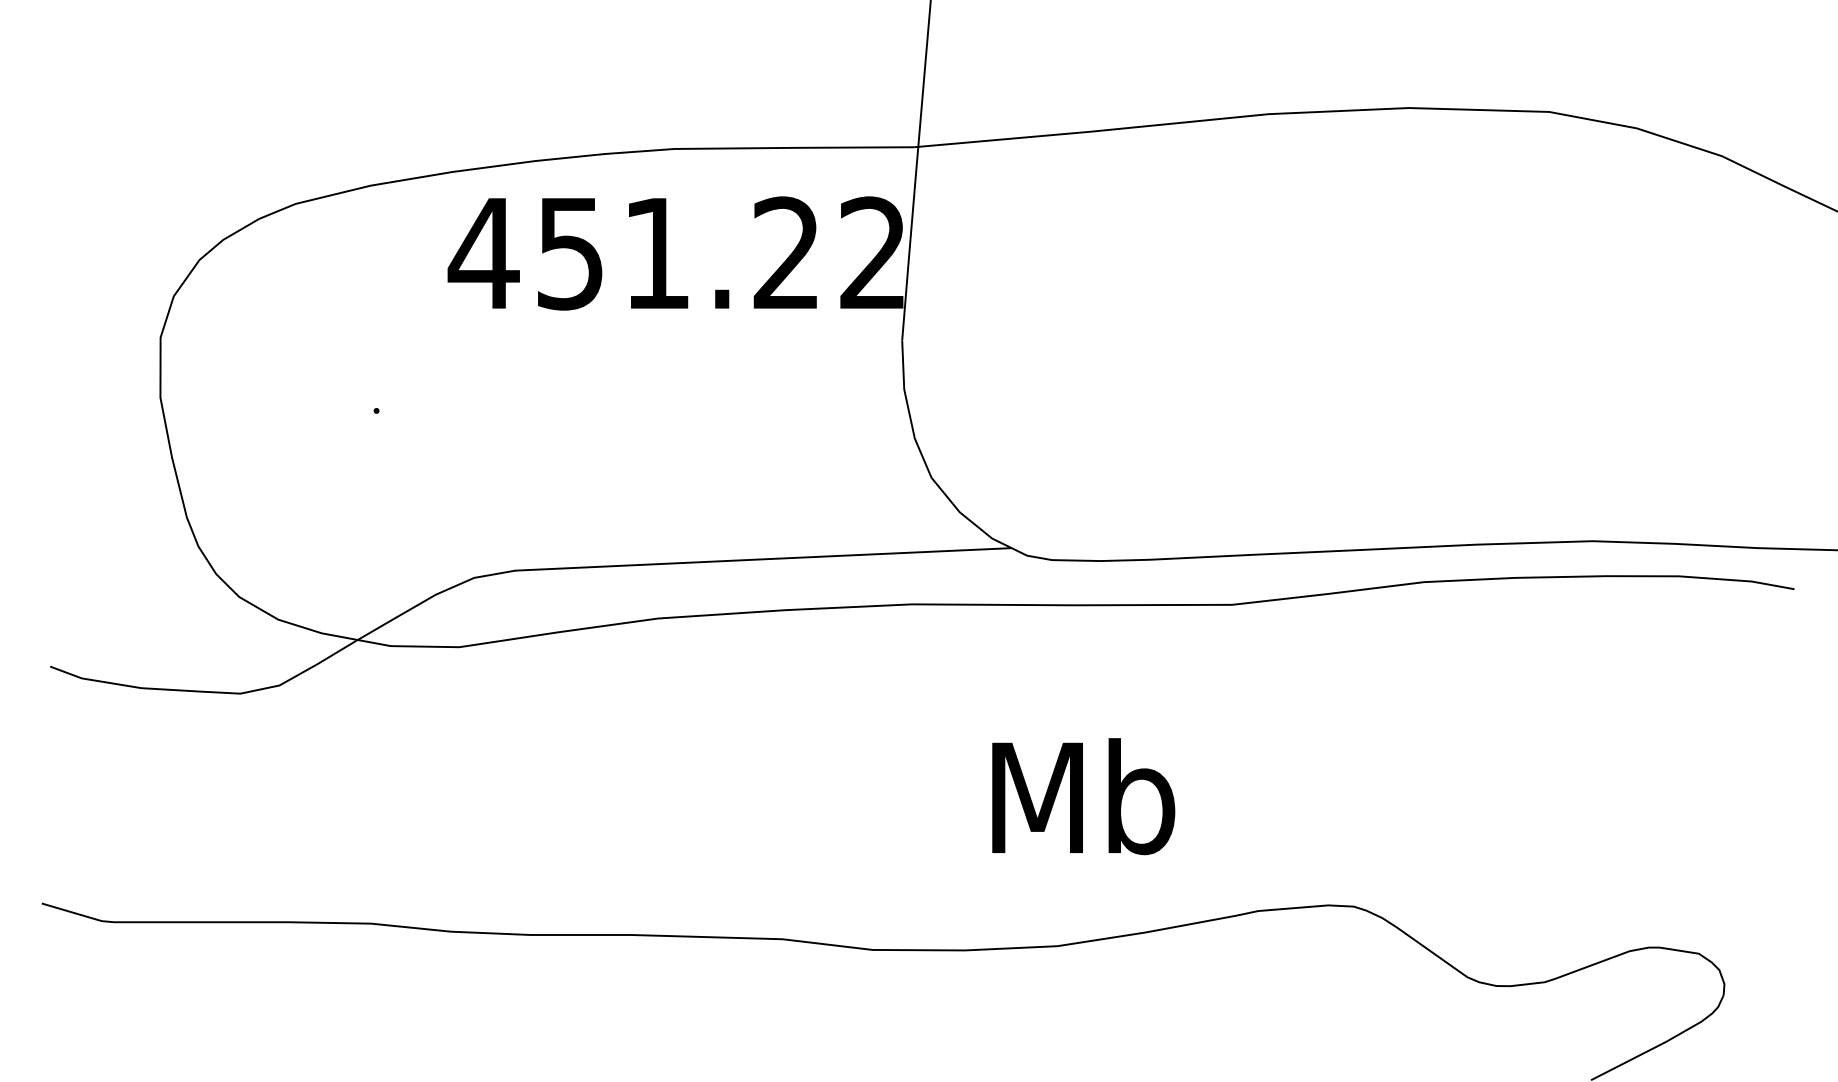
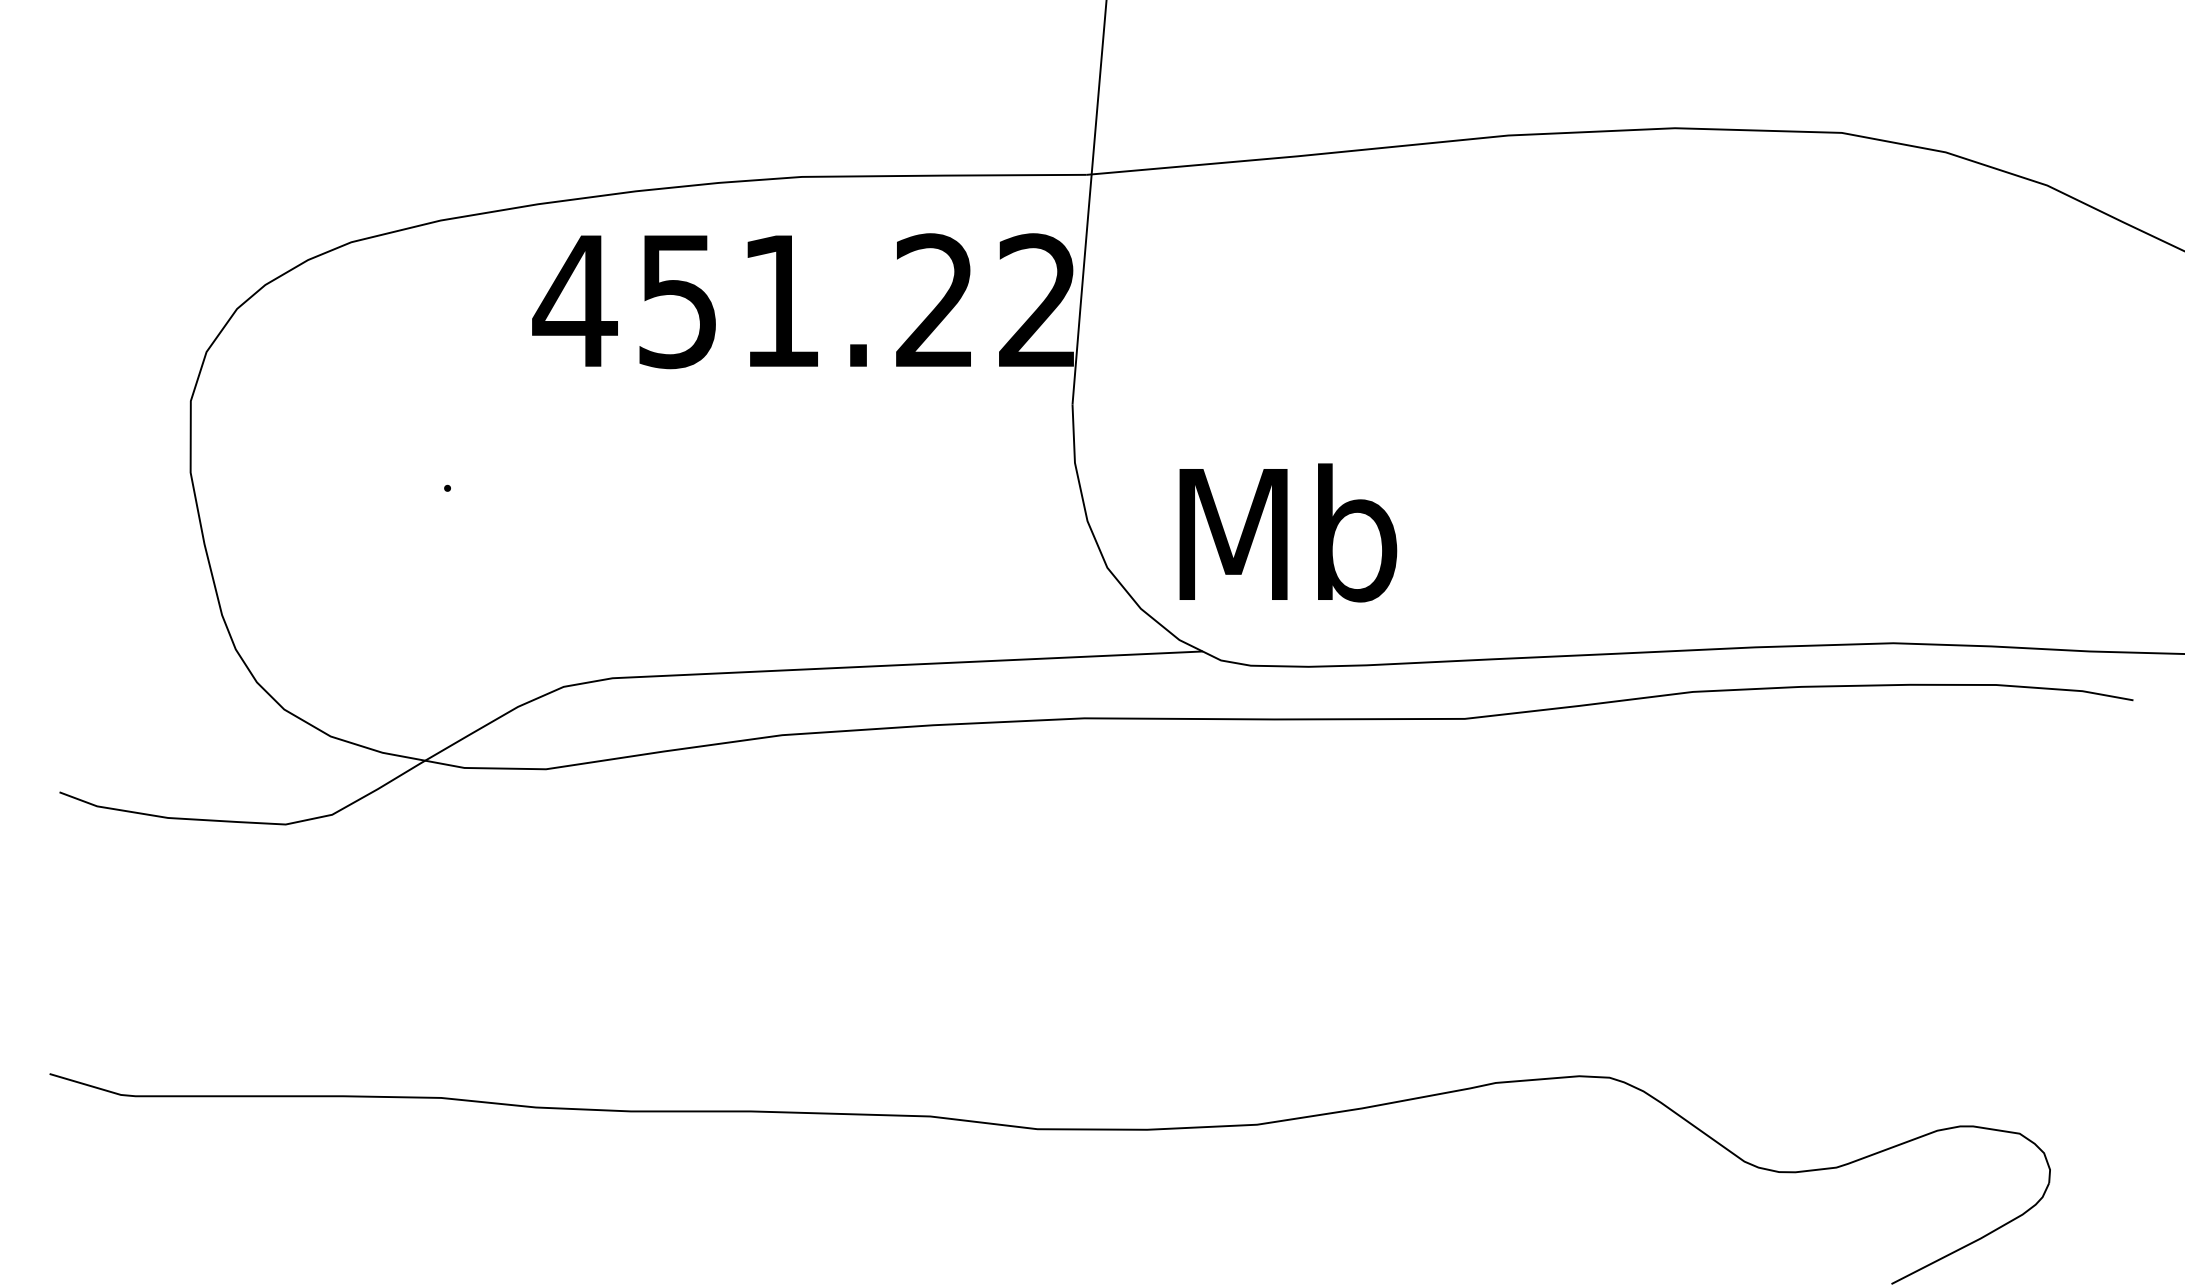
text: (1083, 796) -> (1288, 532), moved

